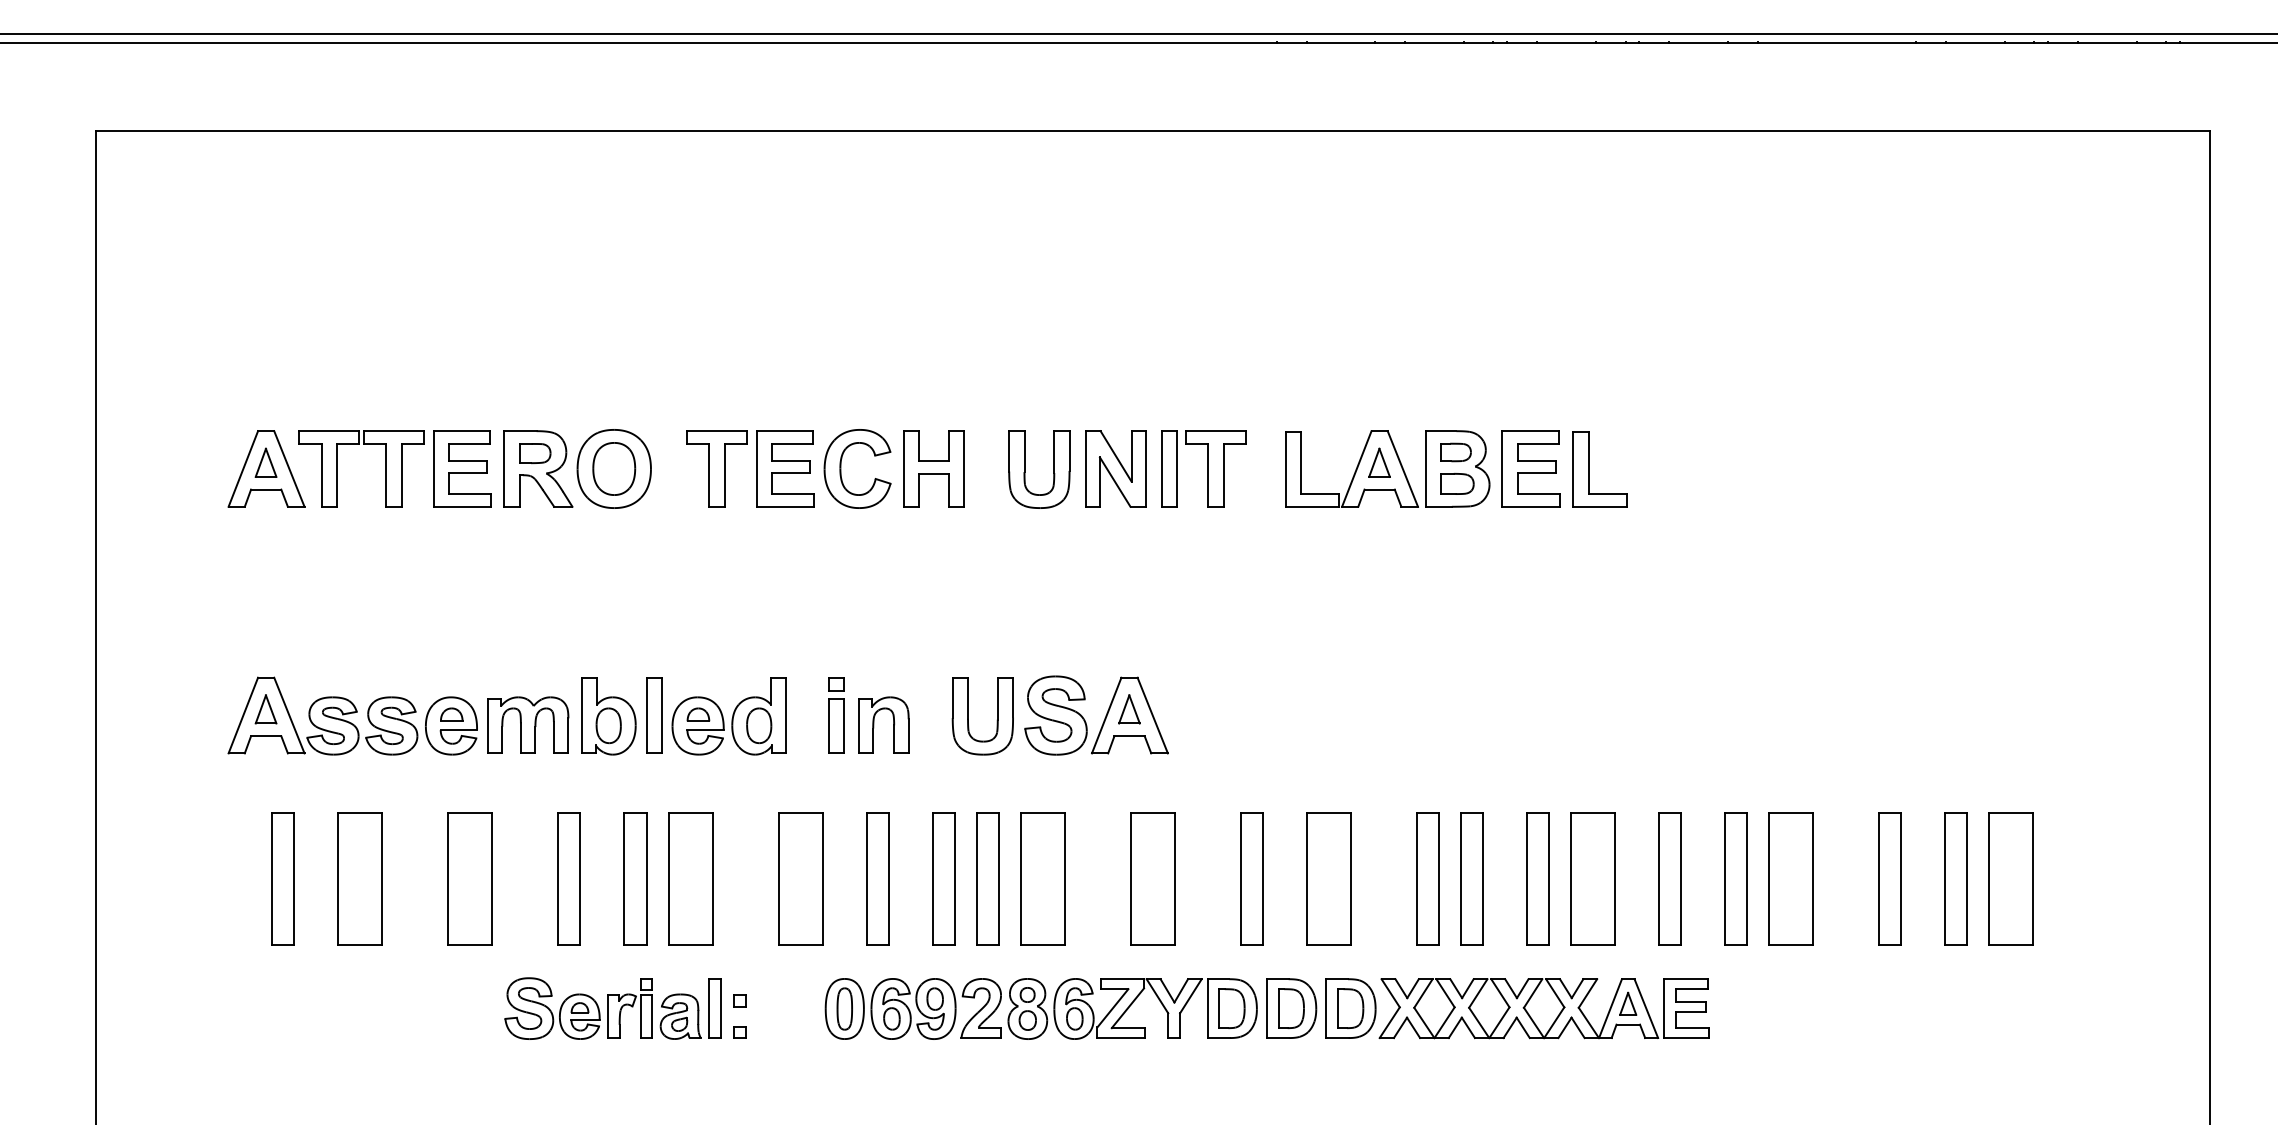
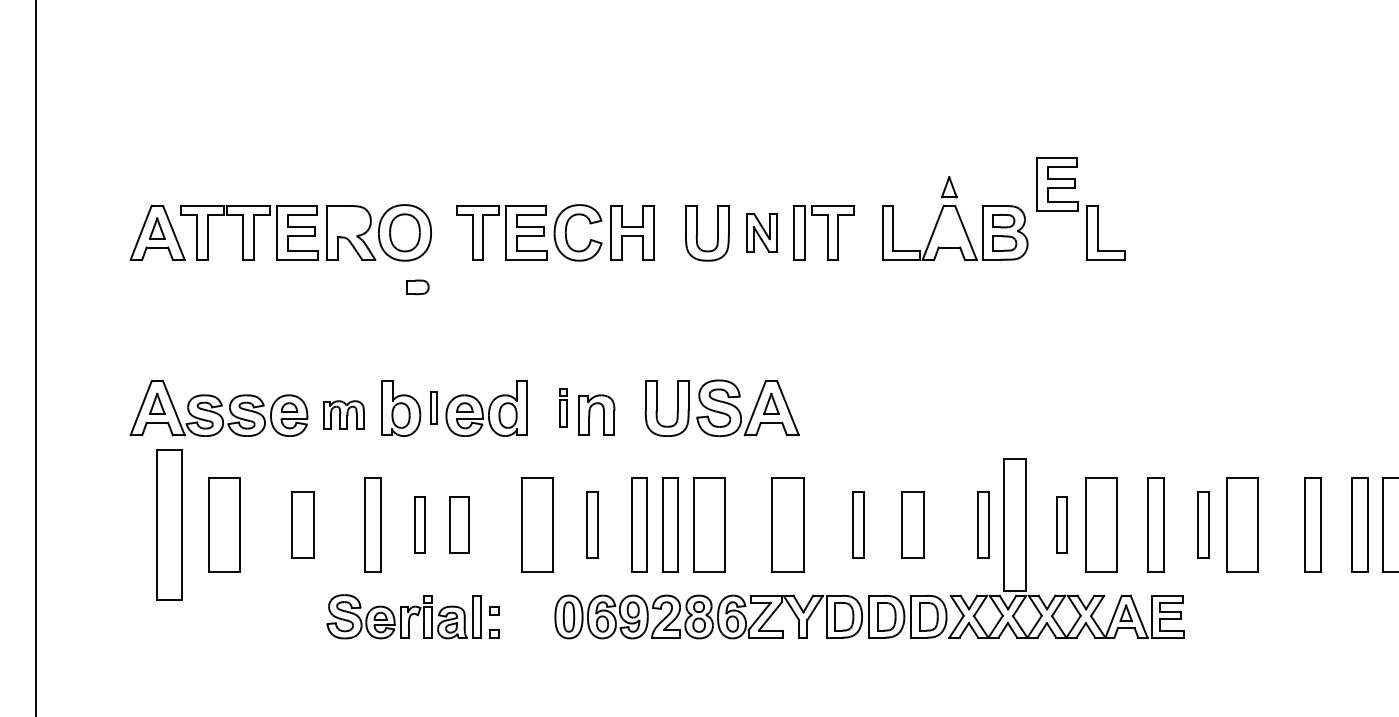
part: (535, 453) -> (417, 287), moved
part: (1379, 462) -> (949, 187), moved
part: (1115, 468) -> (761, 232), size x0.7
part: (1530, 468) -> (1056, 184), moved
part: (654, 715) -> (433, 408), size x0.6
part: (836, 715) -> (563, 408), size x0.7
part: (528, 724) -> (343, 414), size x0.7
part: (282, 878) -> (169, 524), size x1.6
part: (469, 878) -> (302, 524), size x0.7
part: (635, 878) -> (420, 524), size x0.6
part: (690, 878) -> (459, 524), size x0.6
part: (877, 878) -> (592, 524), size x0.7
part: (1251, 878) -> (858, 524), size x0.7
part: (1328, 878) -> (913, 524), size x0.7
part: (1427, 878) -> (983, 524), size x0.7
part: (1471, 878) -> (1014, 524), size x1.4
part: (1537, 878) -> (1061, 524), size x0.6
part: (1735, 878) -> (1202, 524), size x0.7

